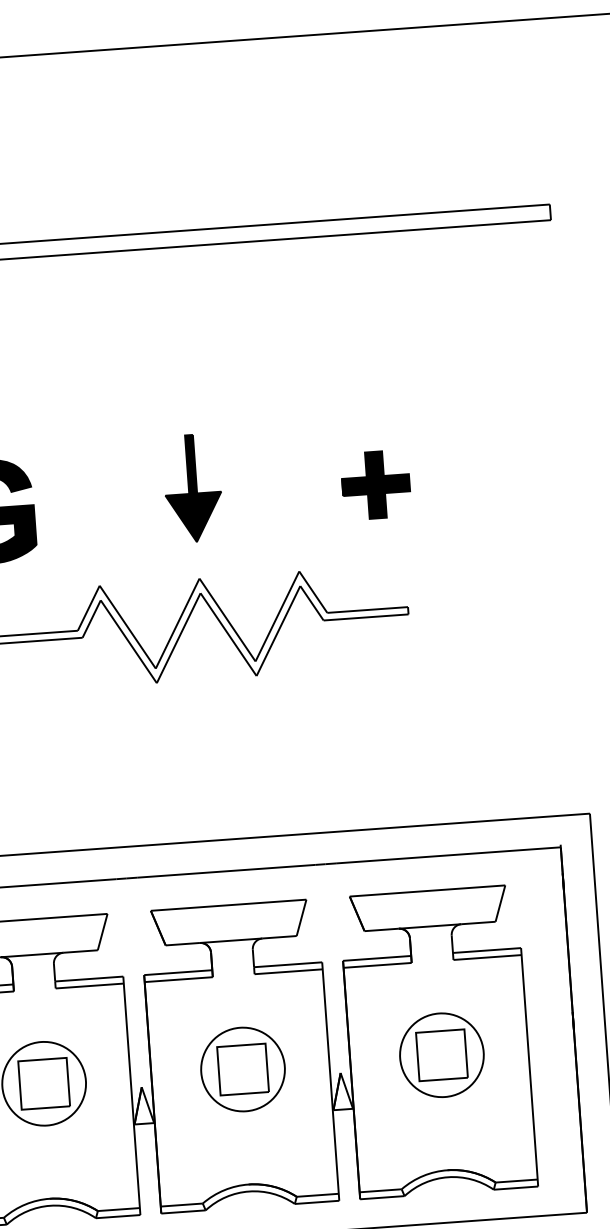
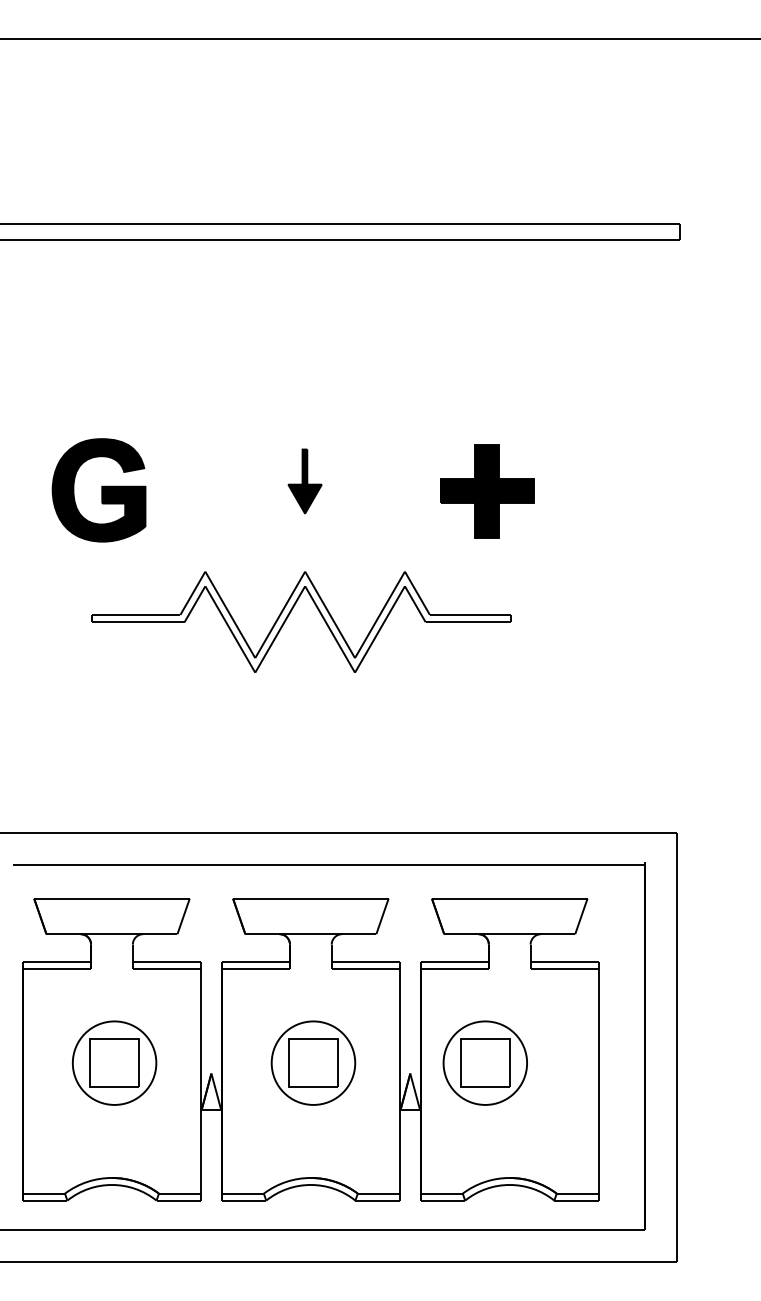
part: (376, 484) -> (487, 490), size x1.4
part: (192, 488) -> (304, 481), size x0.6
part: (441, 1054) -> (484, 1062), moved

